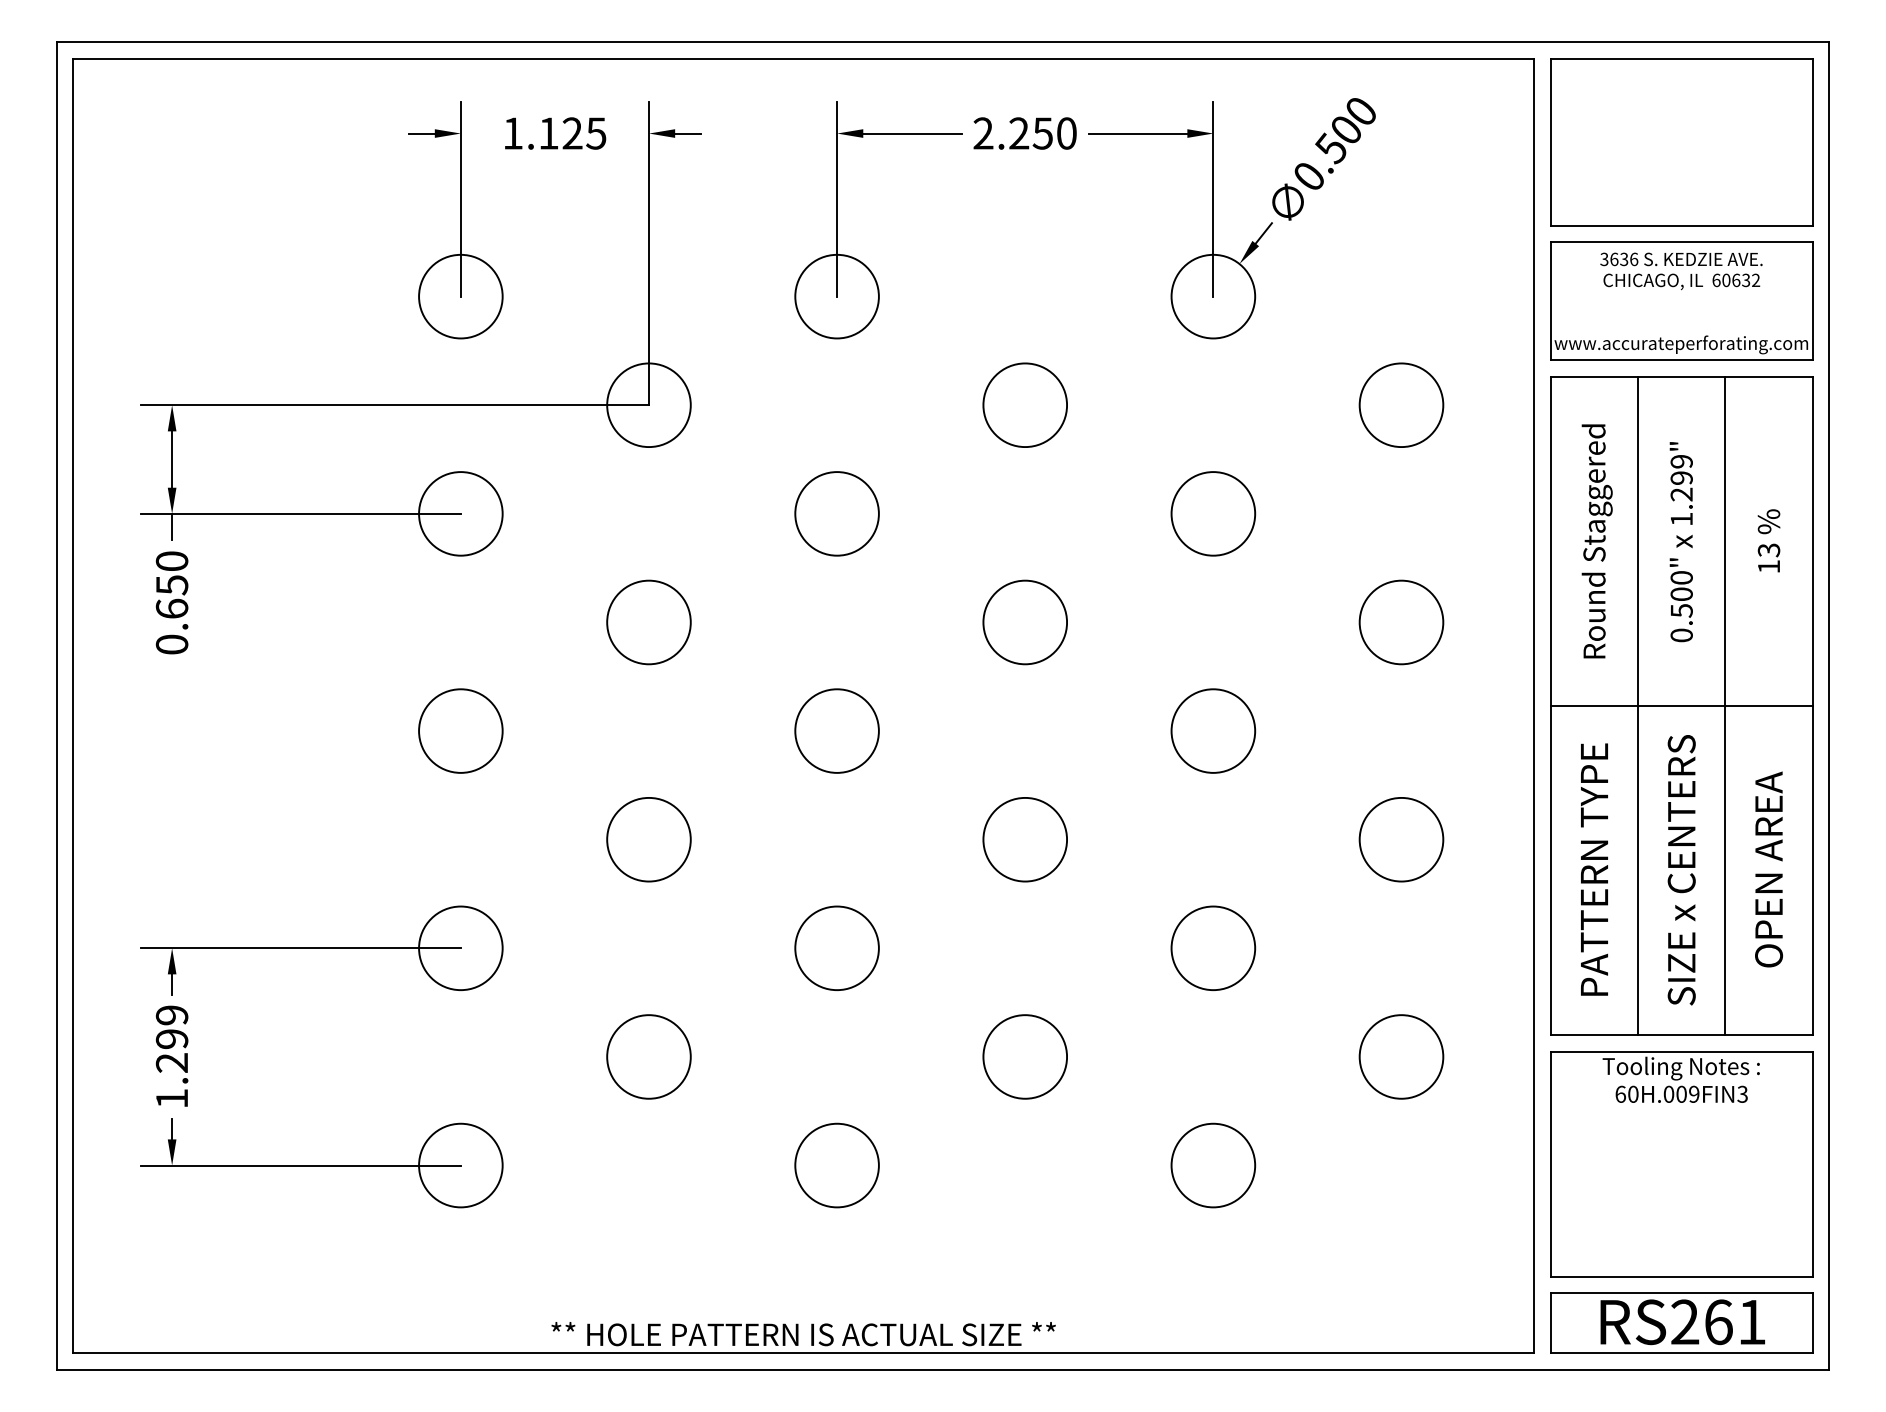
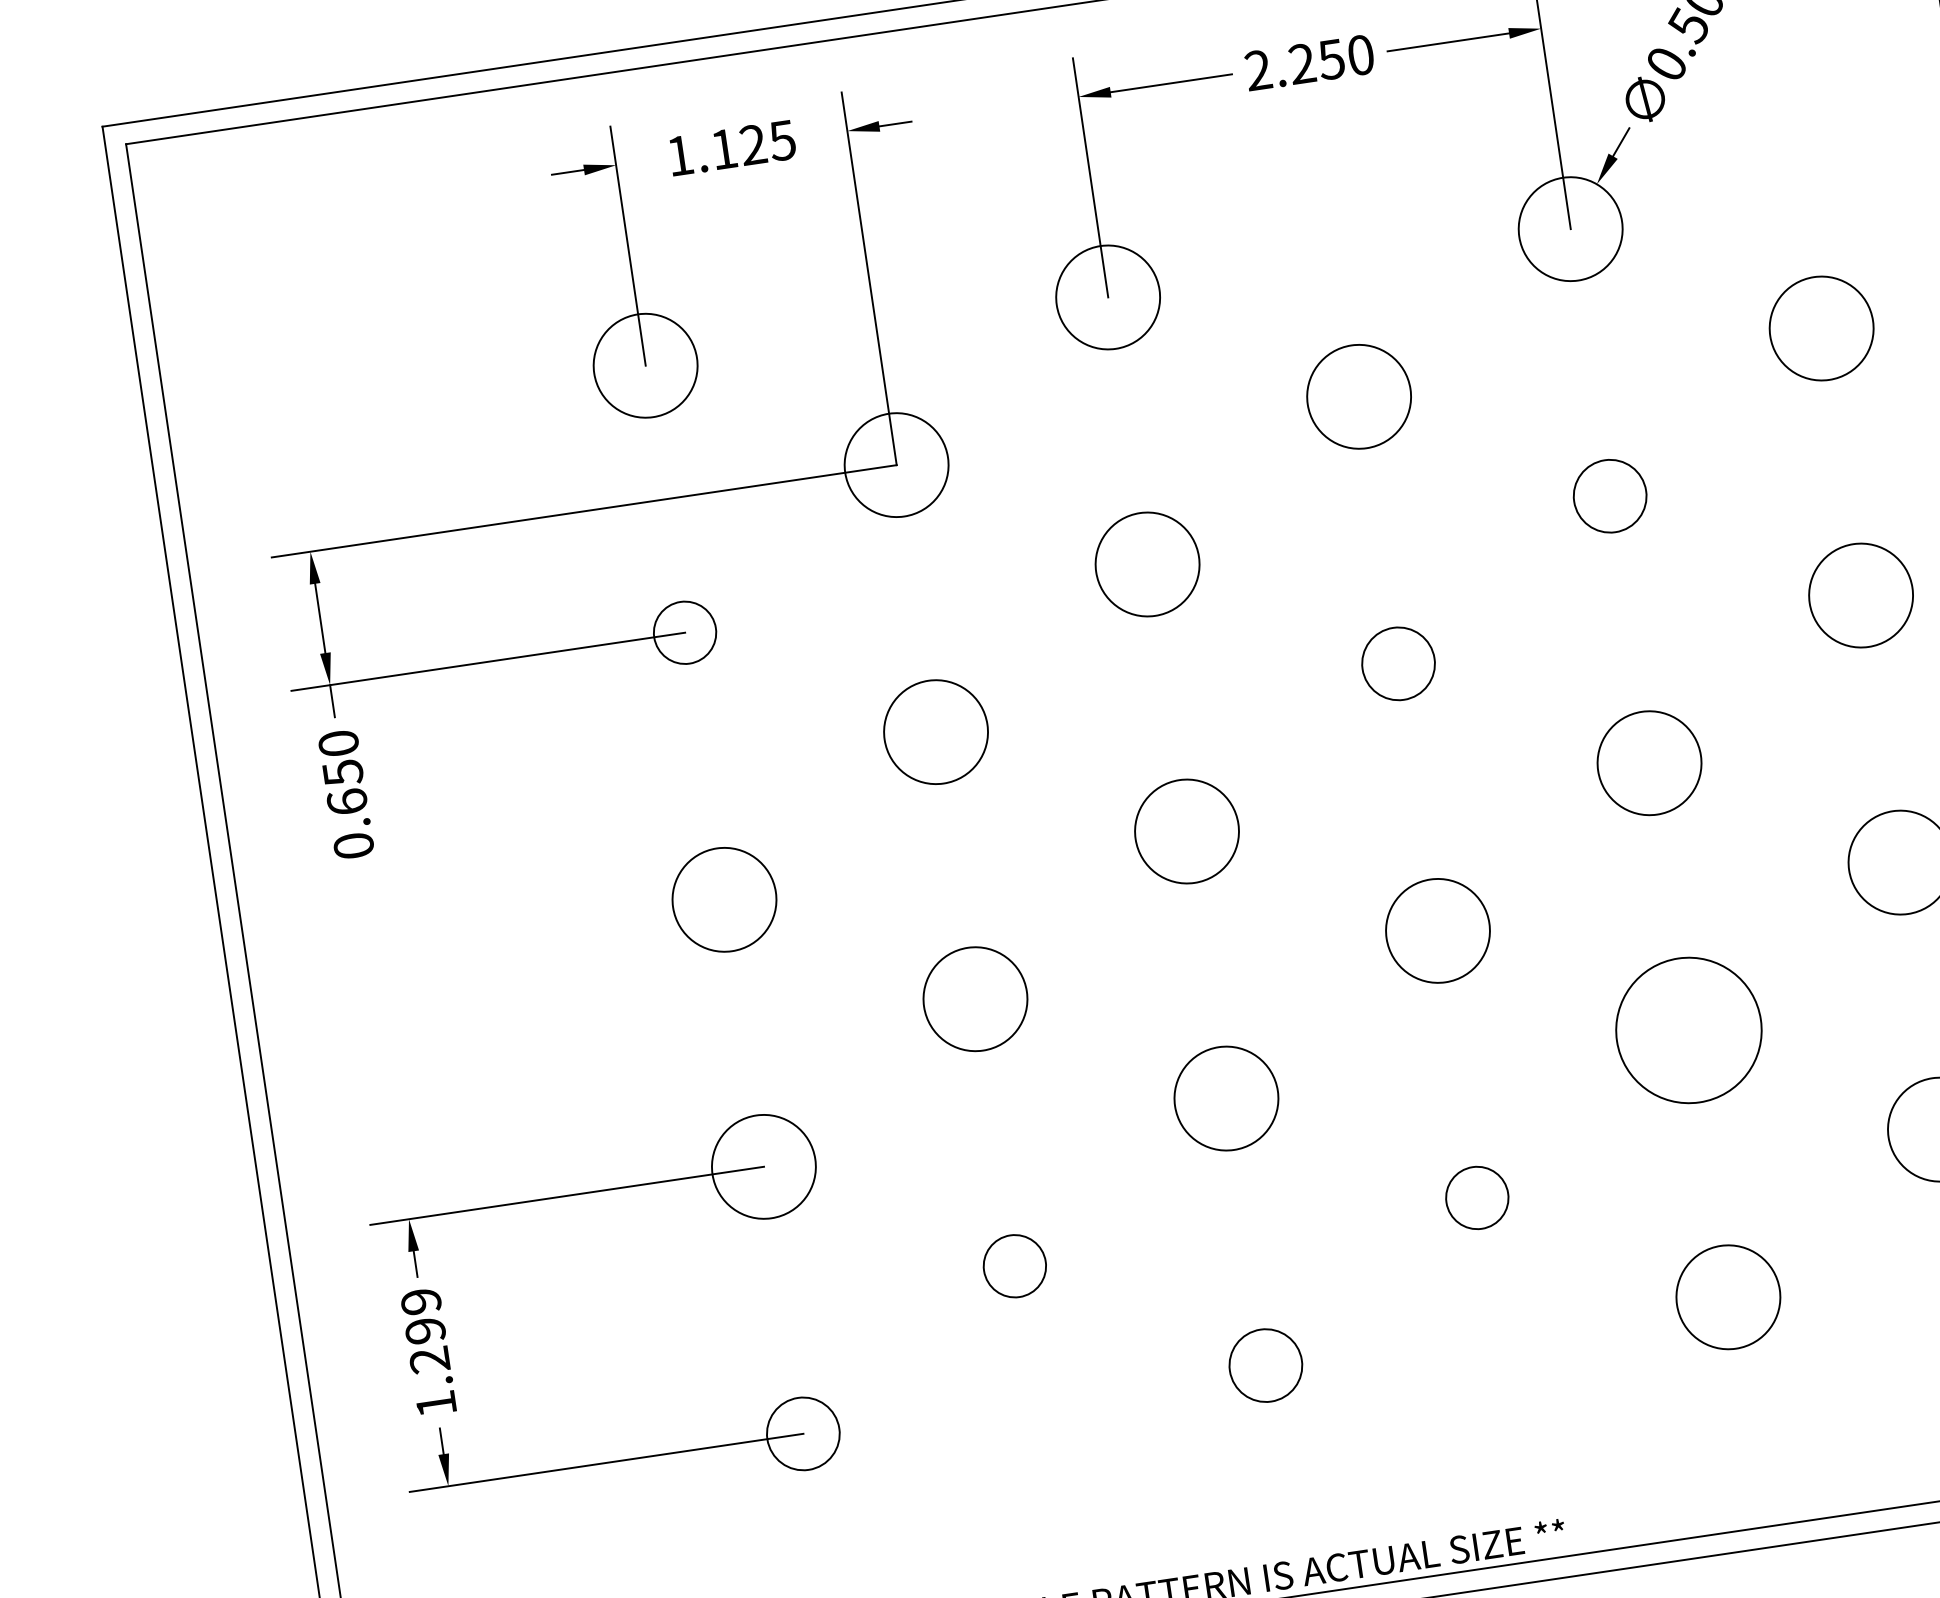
circle: (460, 513) -> (684, 632), size x0.6
circle: (1213, 513) -> (1610, 495), size x0.7
circle: (1025, 622) -> (1398, 663), size x0.7
circle: (1213, 947) -> (1688, 1029), size x1.4
circle: (648, 1056) -> (1014, 1265), size x0.6
circle: (1024, 1056) -> (1476, 1197), size x0.6
circle: (460, 1165) -> (802, 1433), size x0.7
circle: (836, 1165) -> (1265, 1365), size x0.7

